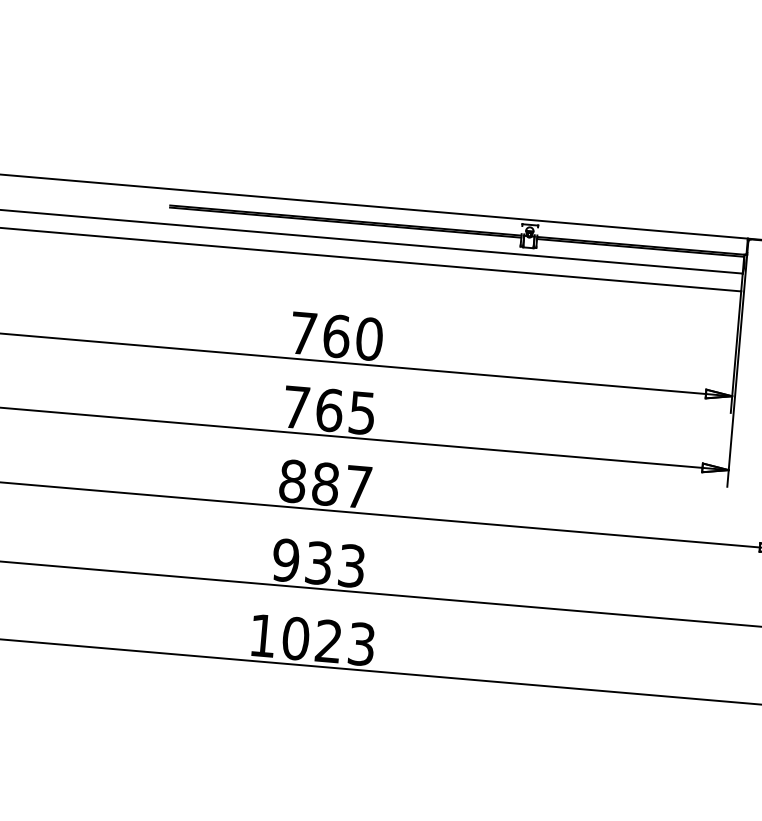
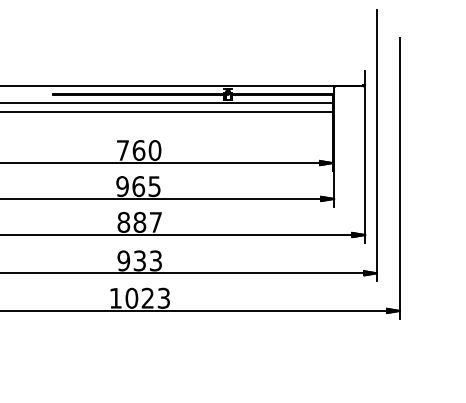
text: (296, 407) -> (122, 186), 765 -> 965

